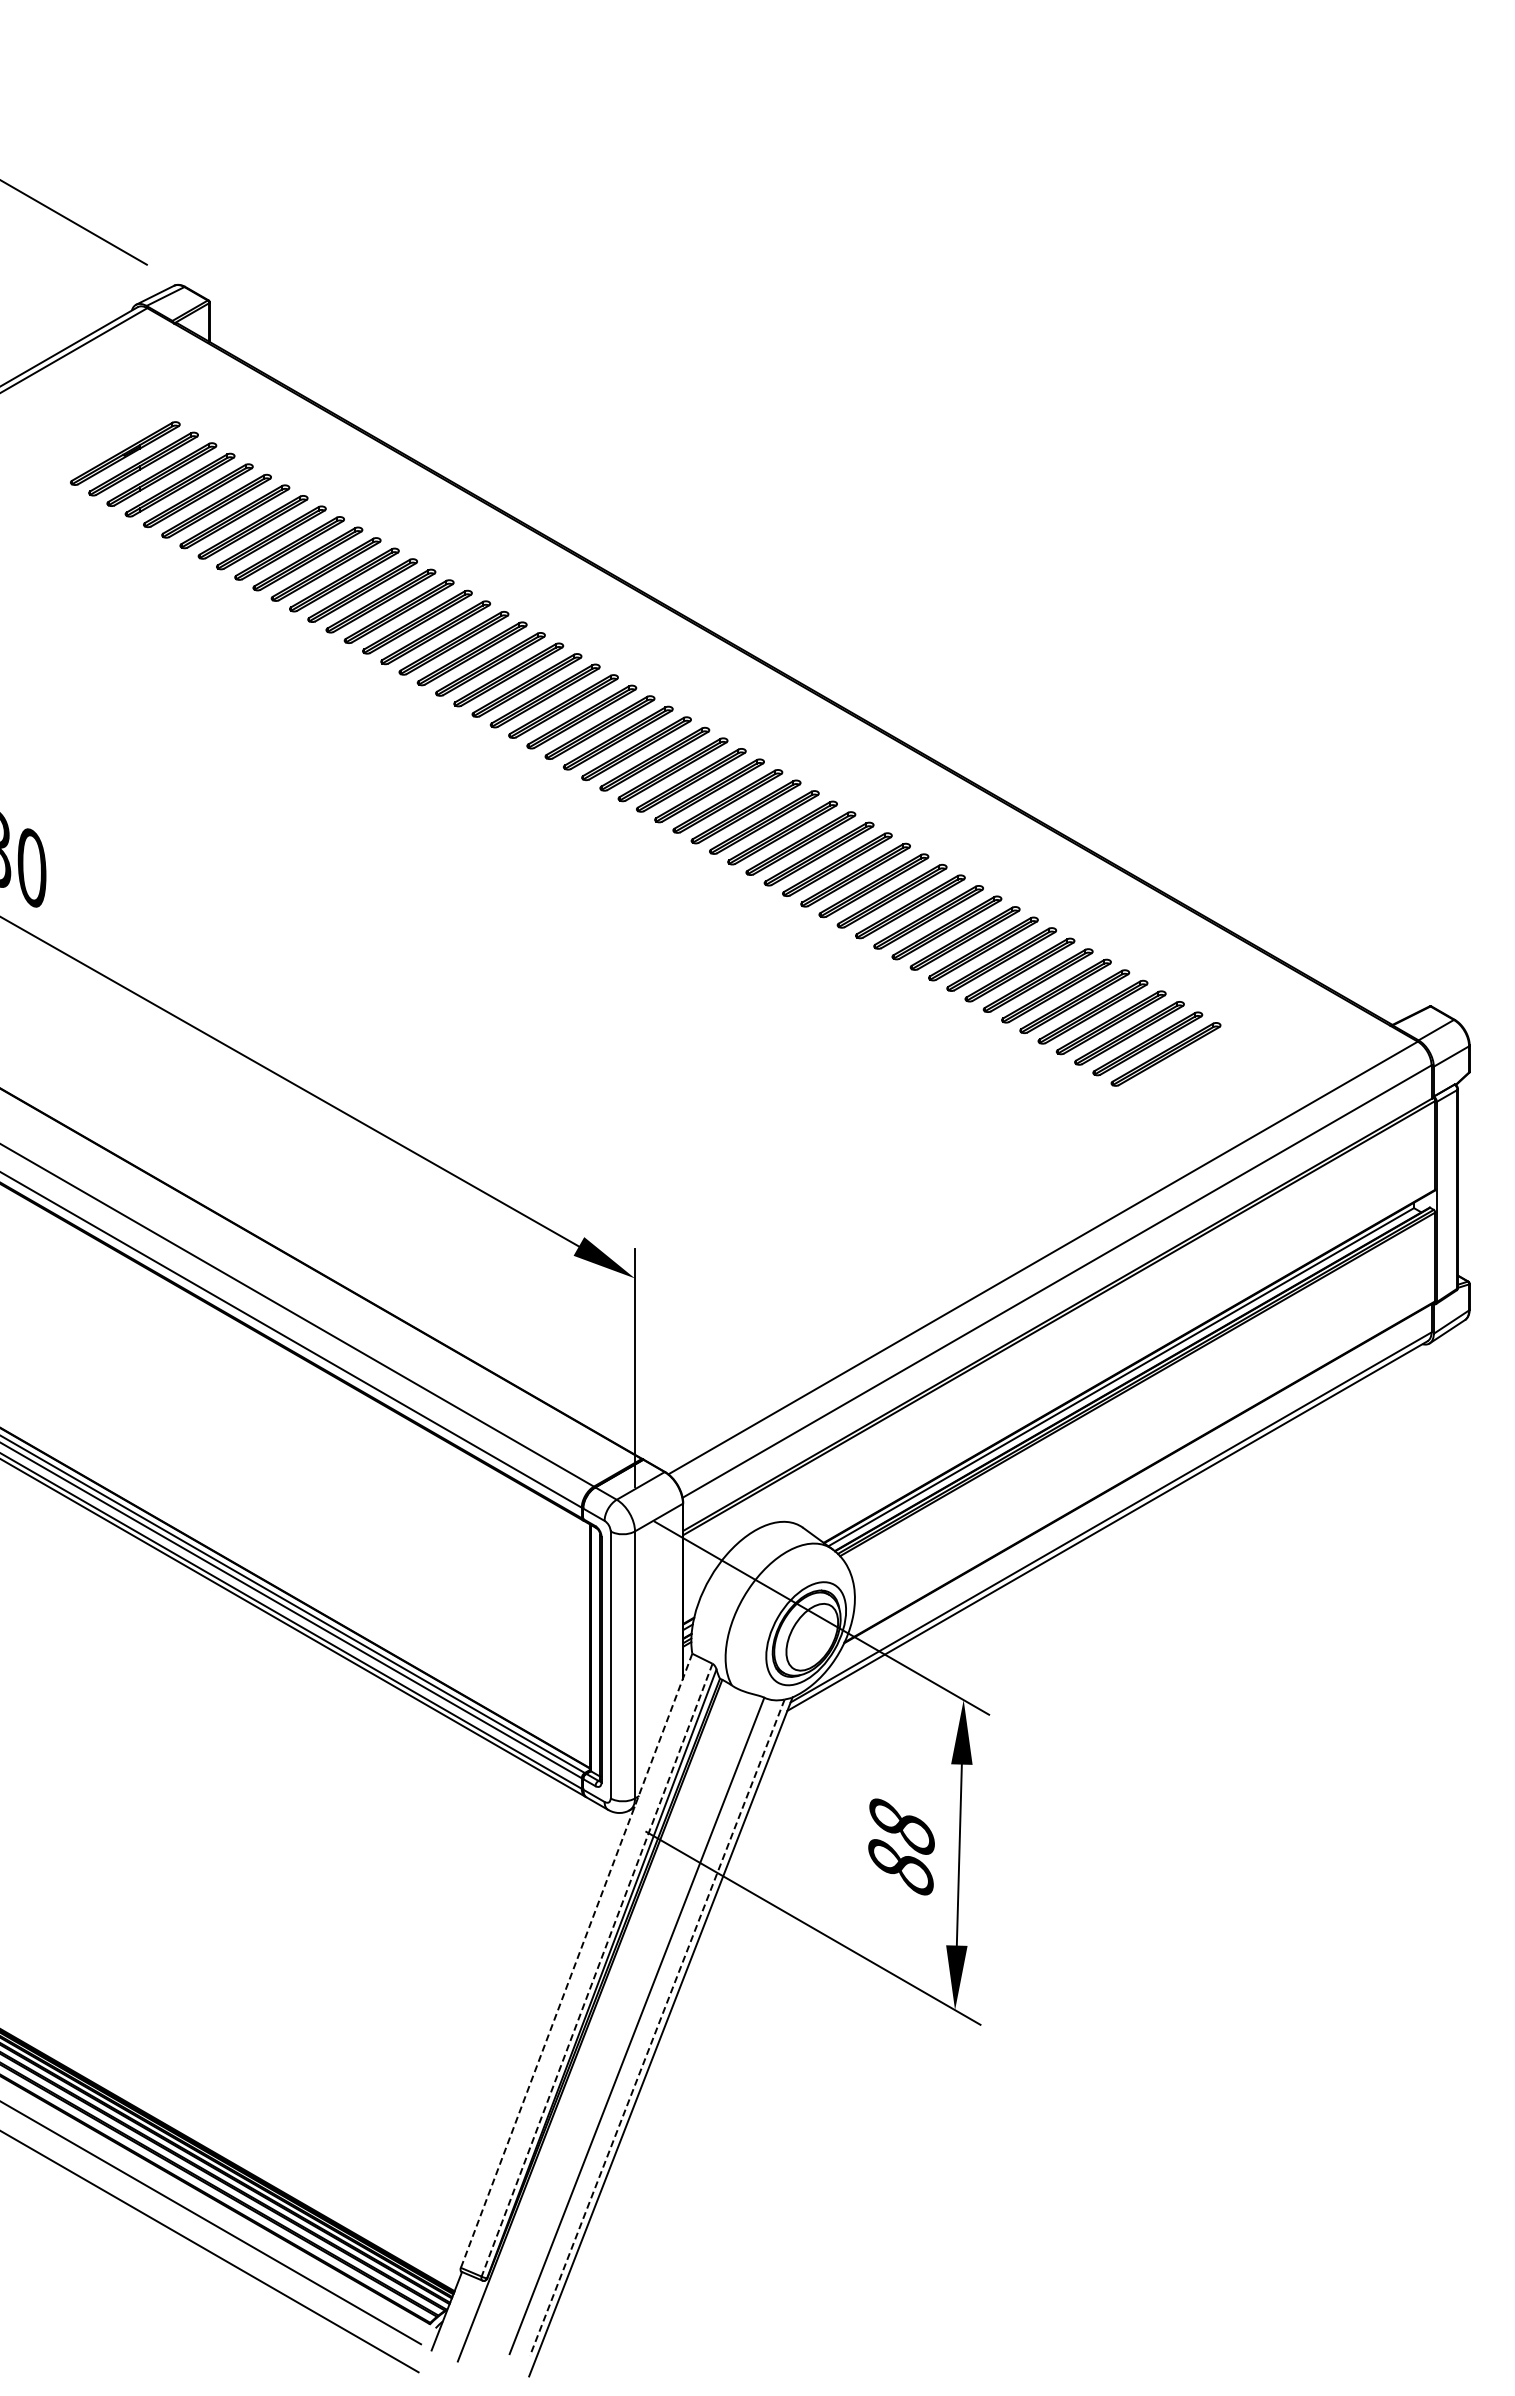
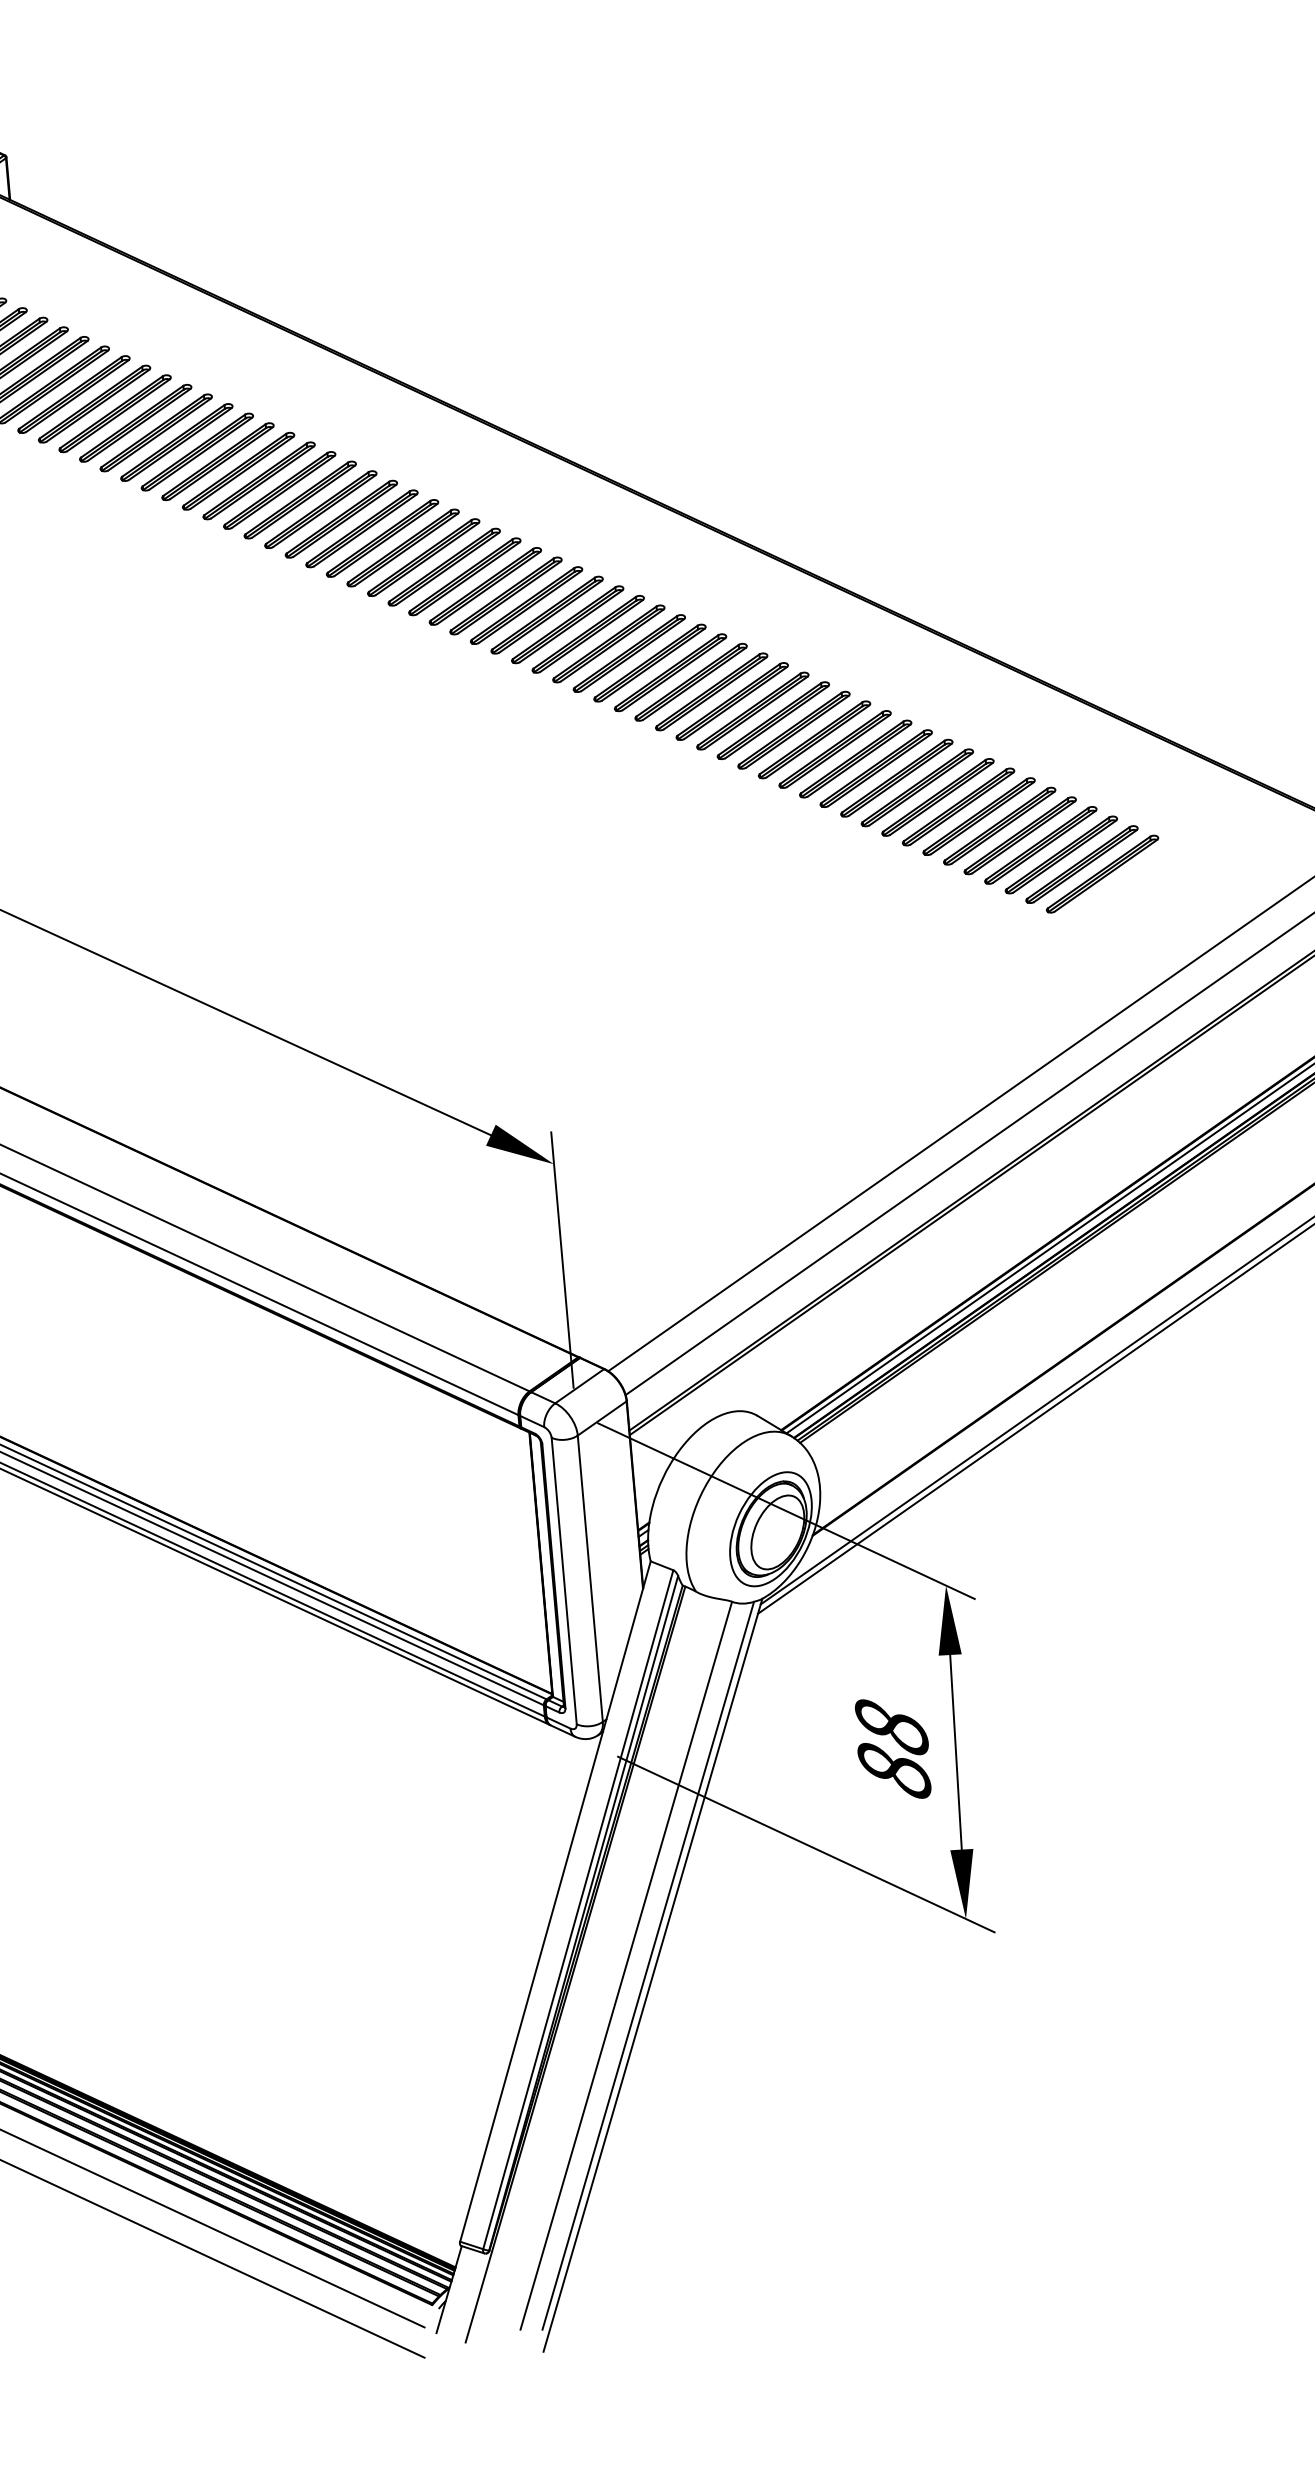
line: (576, 1961) -> (555, 1902), dashed -> solid
line: (596, 1970) -> (577, 1910), dashed -> solid
line: (657, 2028) -> (648, 1966), dashed -> solid

